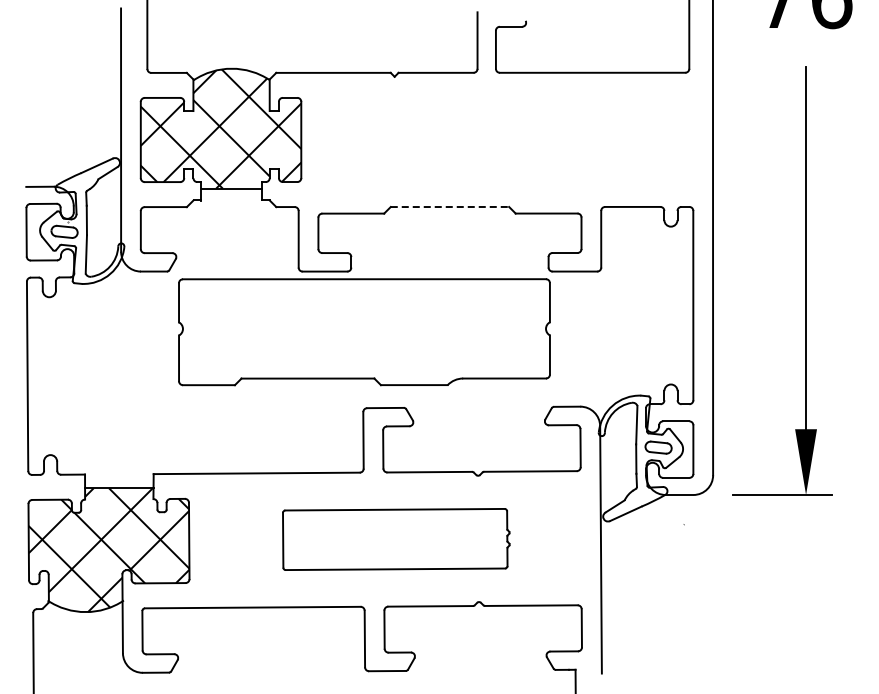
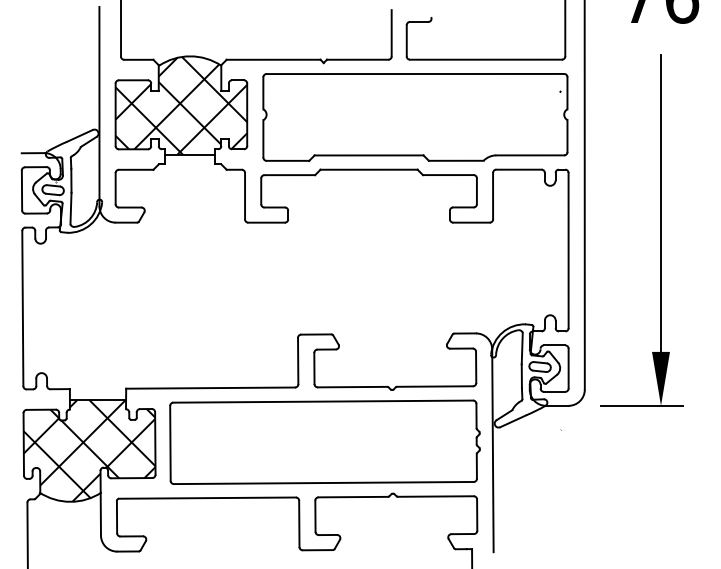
line: (450, 207) -> (369, 170), dashed -> solid
part: (364, 332) -> (415, 117), moved
part: (396, 539) -> (325, 442), size x1.67

